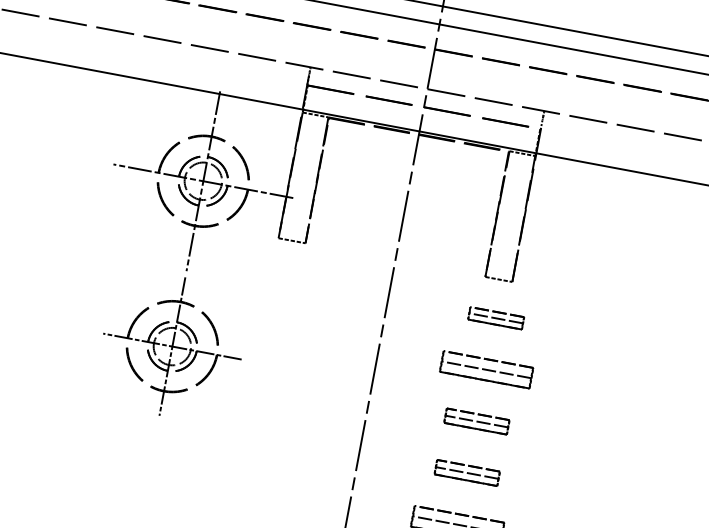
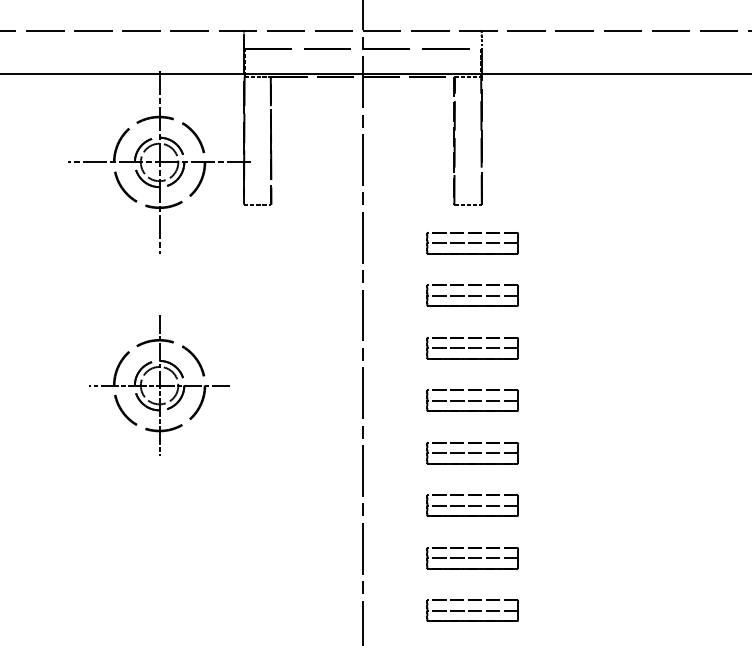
part: (496, 318) -> (472, 243), size x1.67
part: (172, 346) -> (159, 385), moved
part: (476, 421) -> (472, 348), size x1.43
part: (467, 472) -> (472, 400), size x1.43

